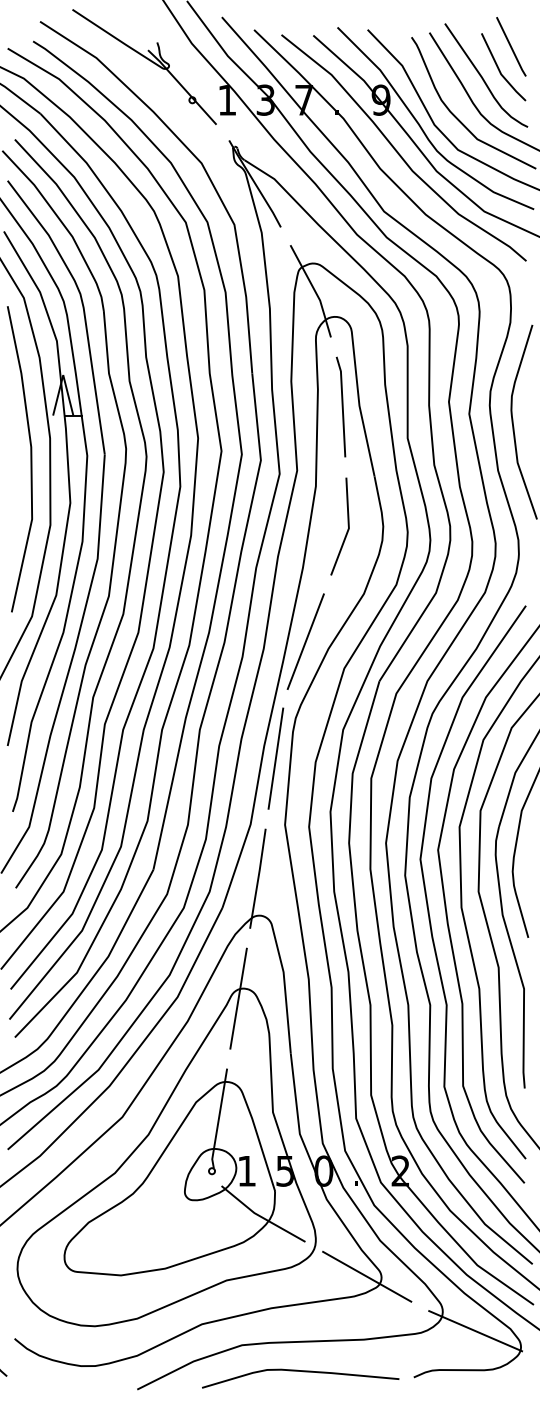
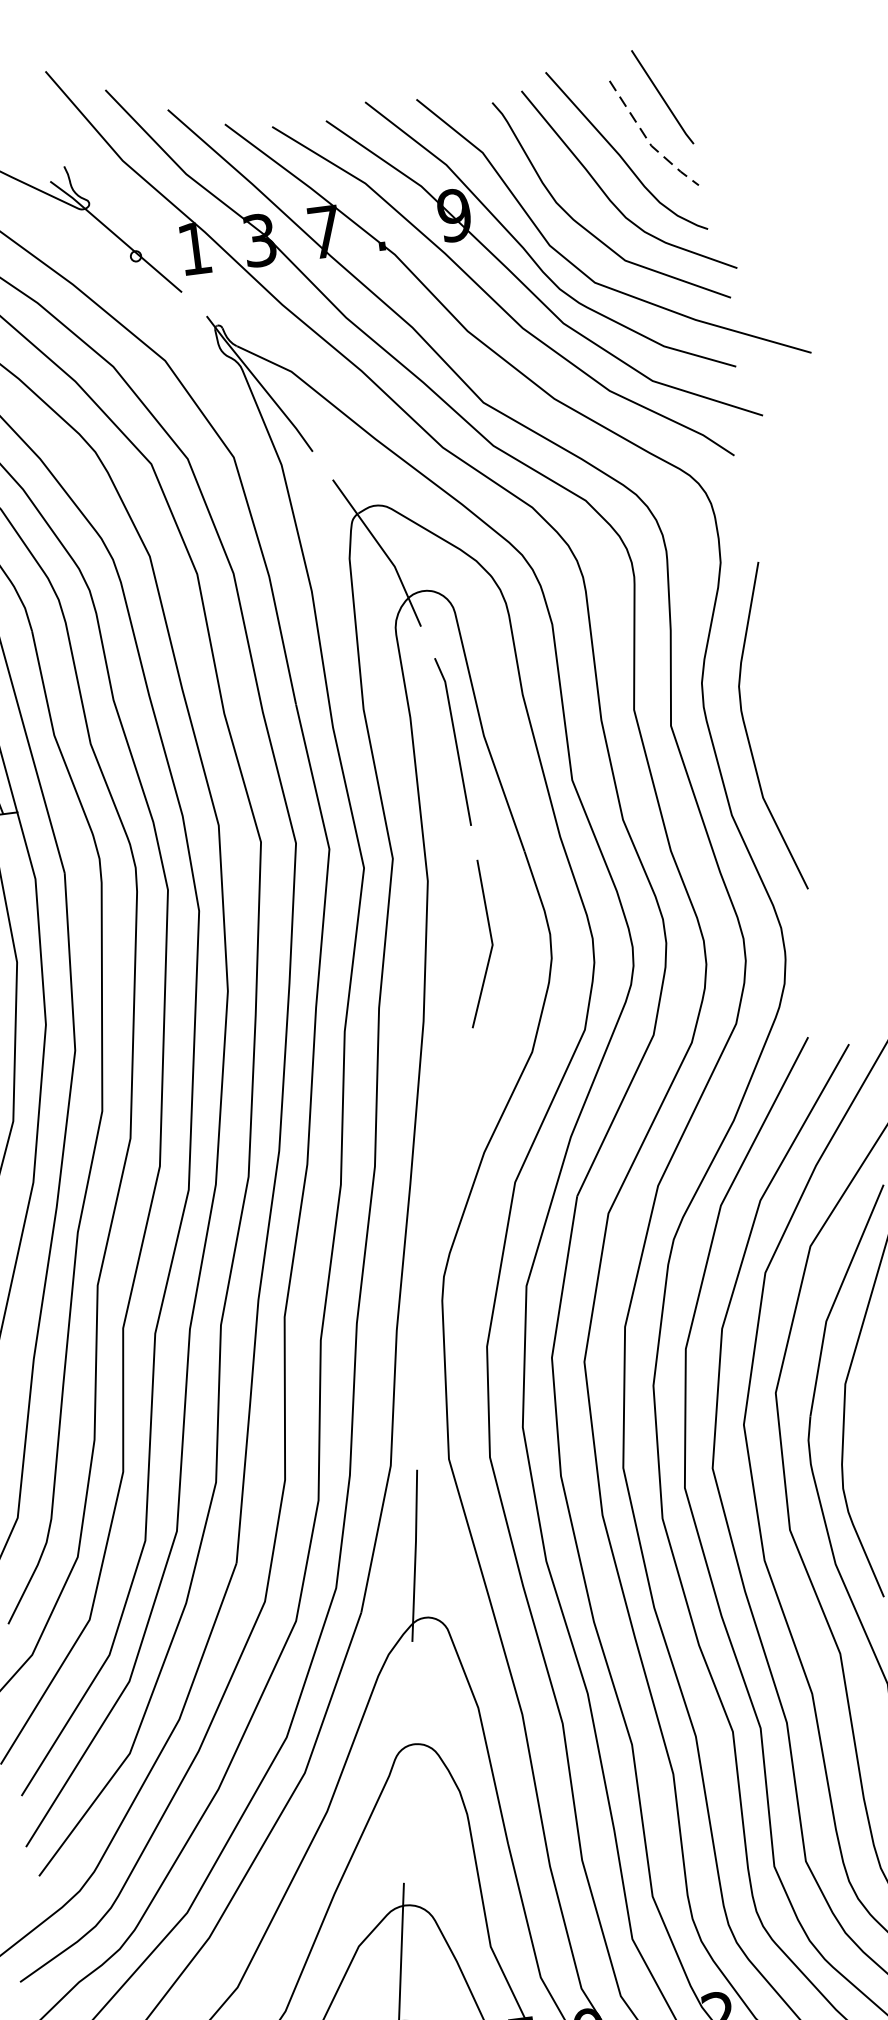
line: (499, 71) -> (647, 141), solid -> dashed
line: (305, 641) -> (443, 1145), removed
line: (275, 758) -> (418, 1349), removed
line: (238, 998) -> (407, 1762), removed

